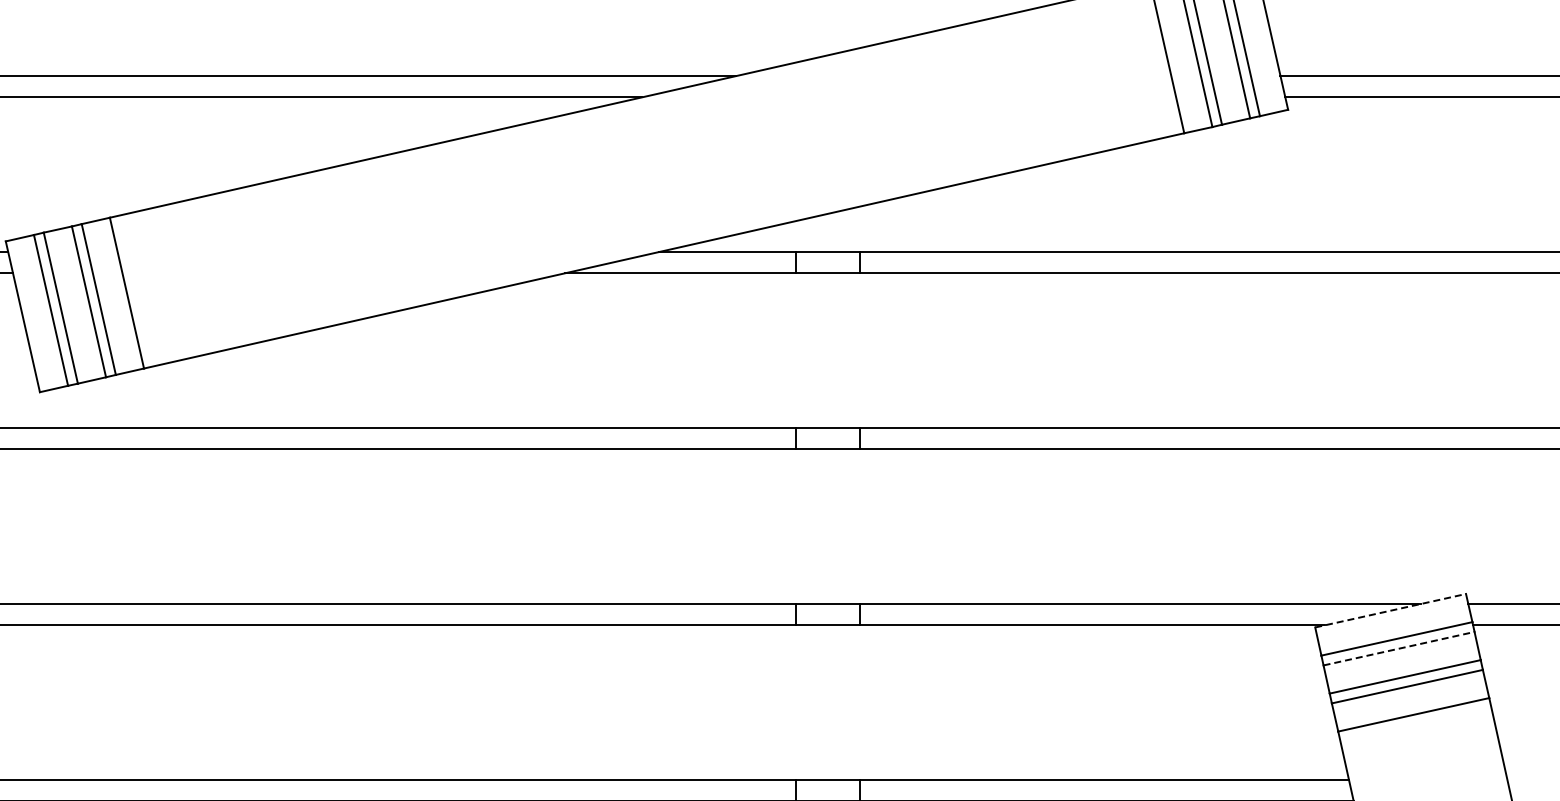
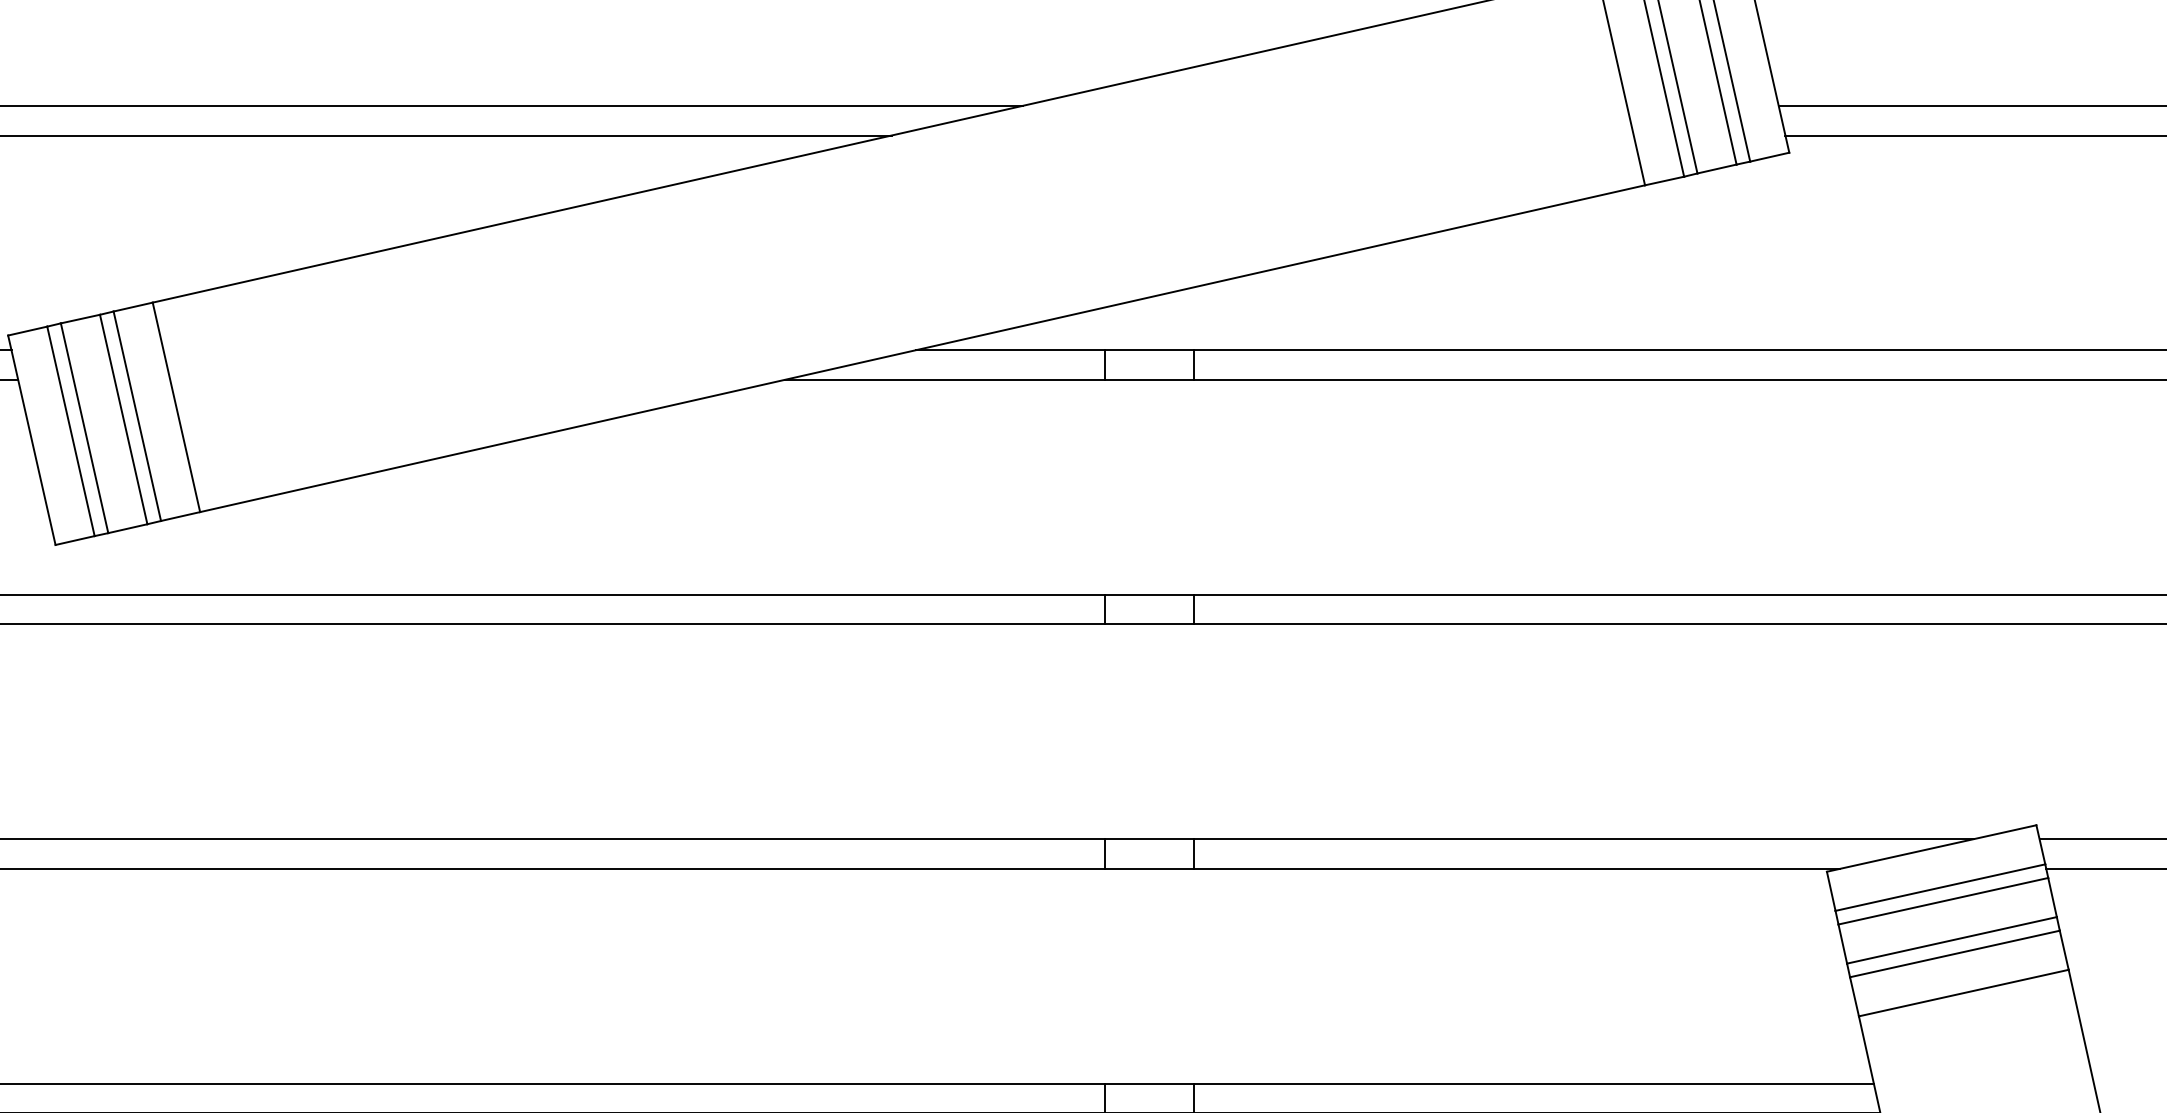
line: (1391, 610) -> (1932, 848), dashed -> solid
line: (1399, 648) -> (1943, 900), dashed -> solid

